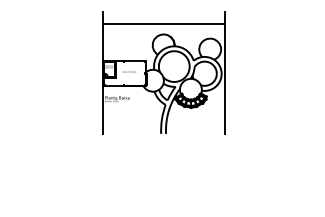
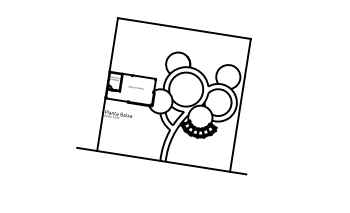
line: (163, 24) -> (183, 28), moved
line: (162, 133) -> (161, 160), added

